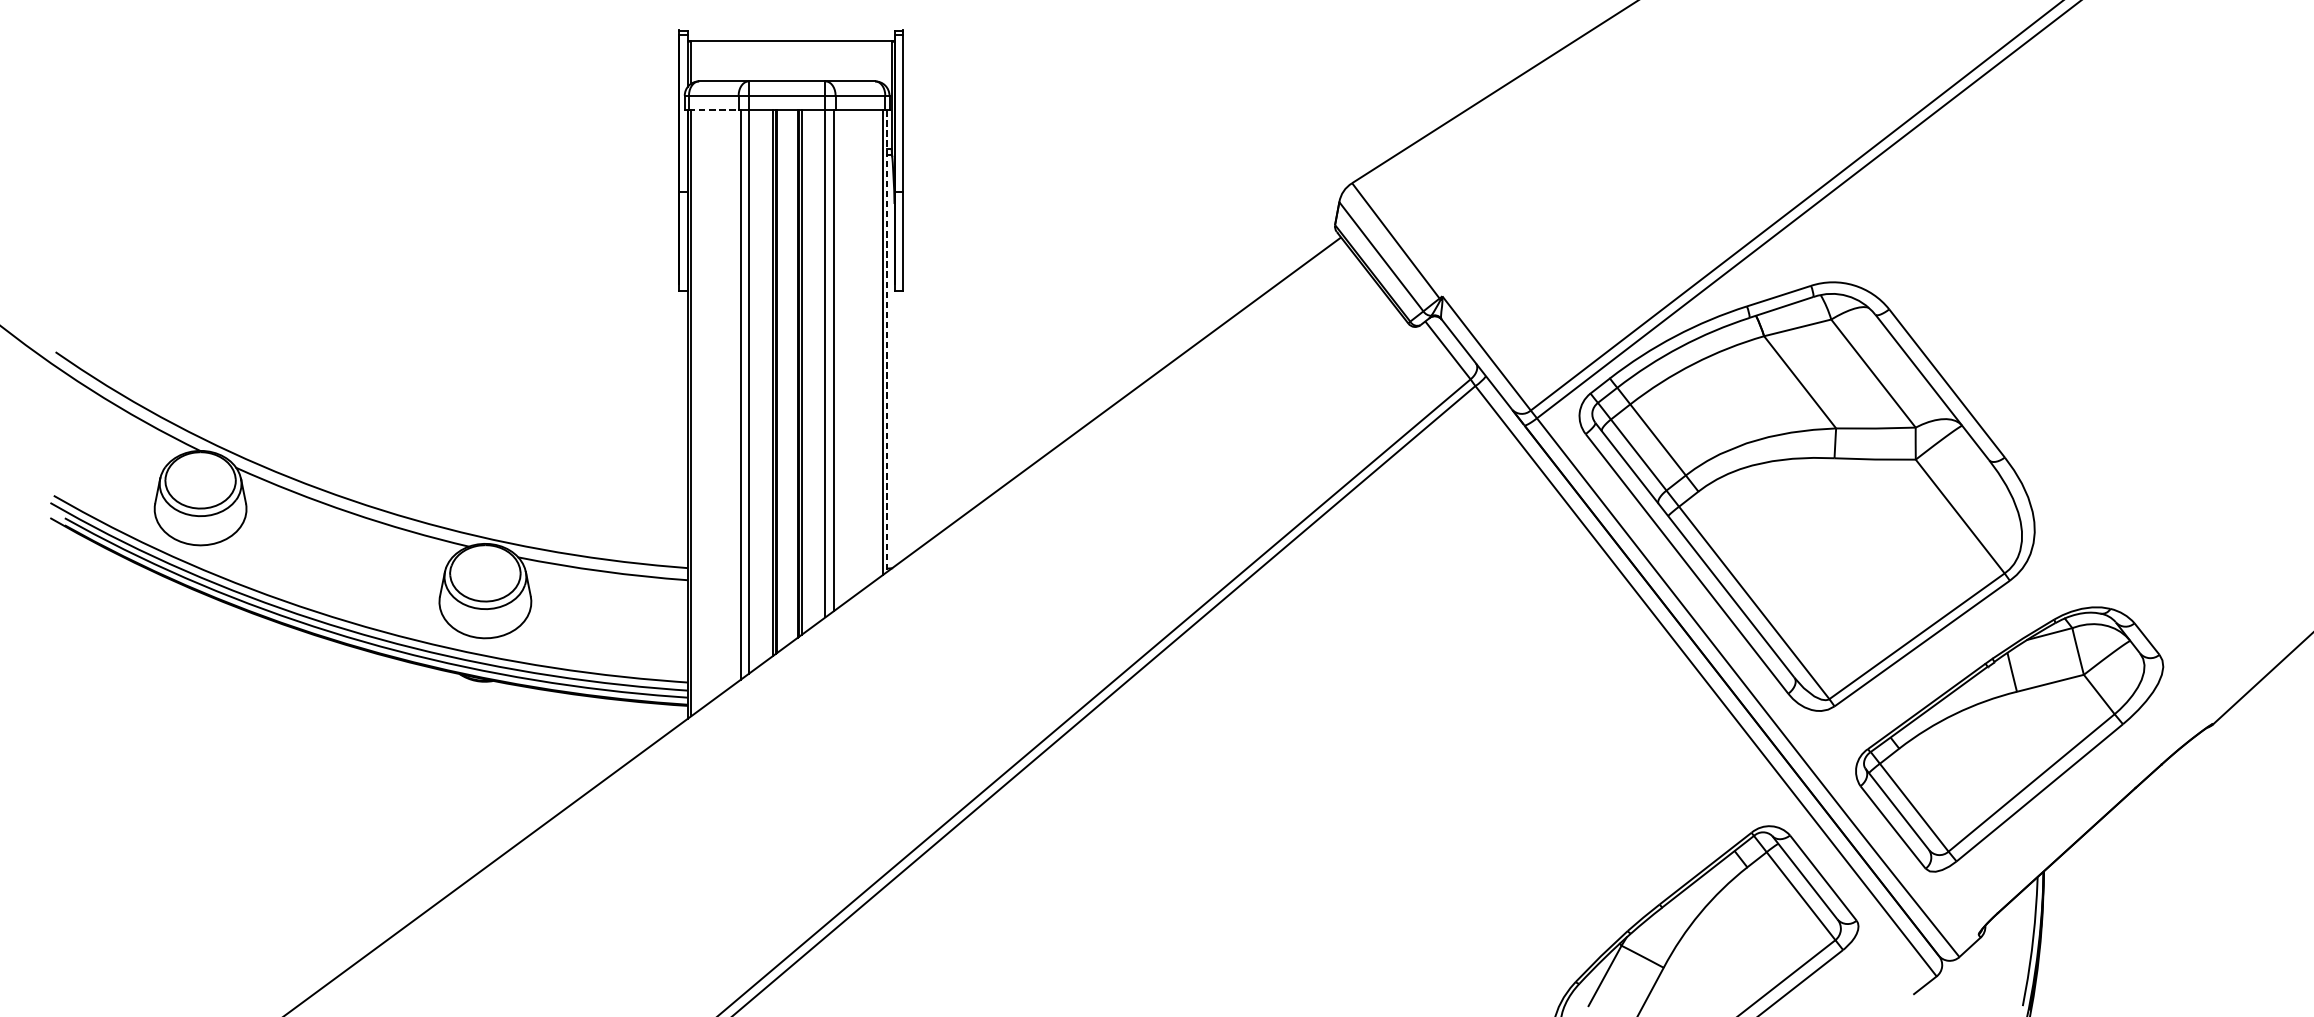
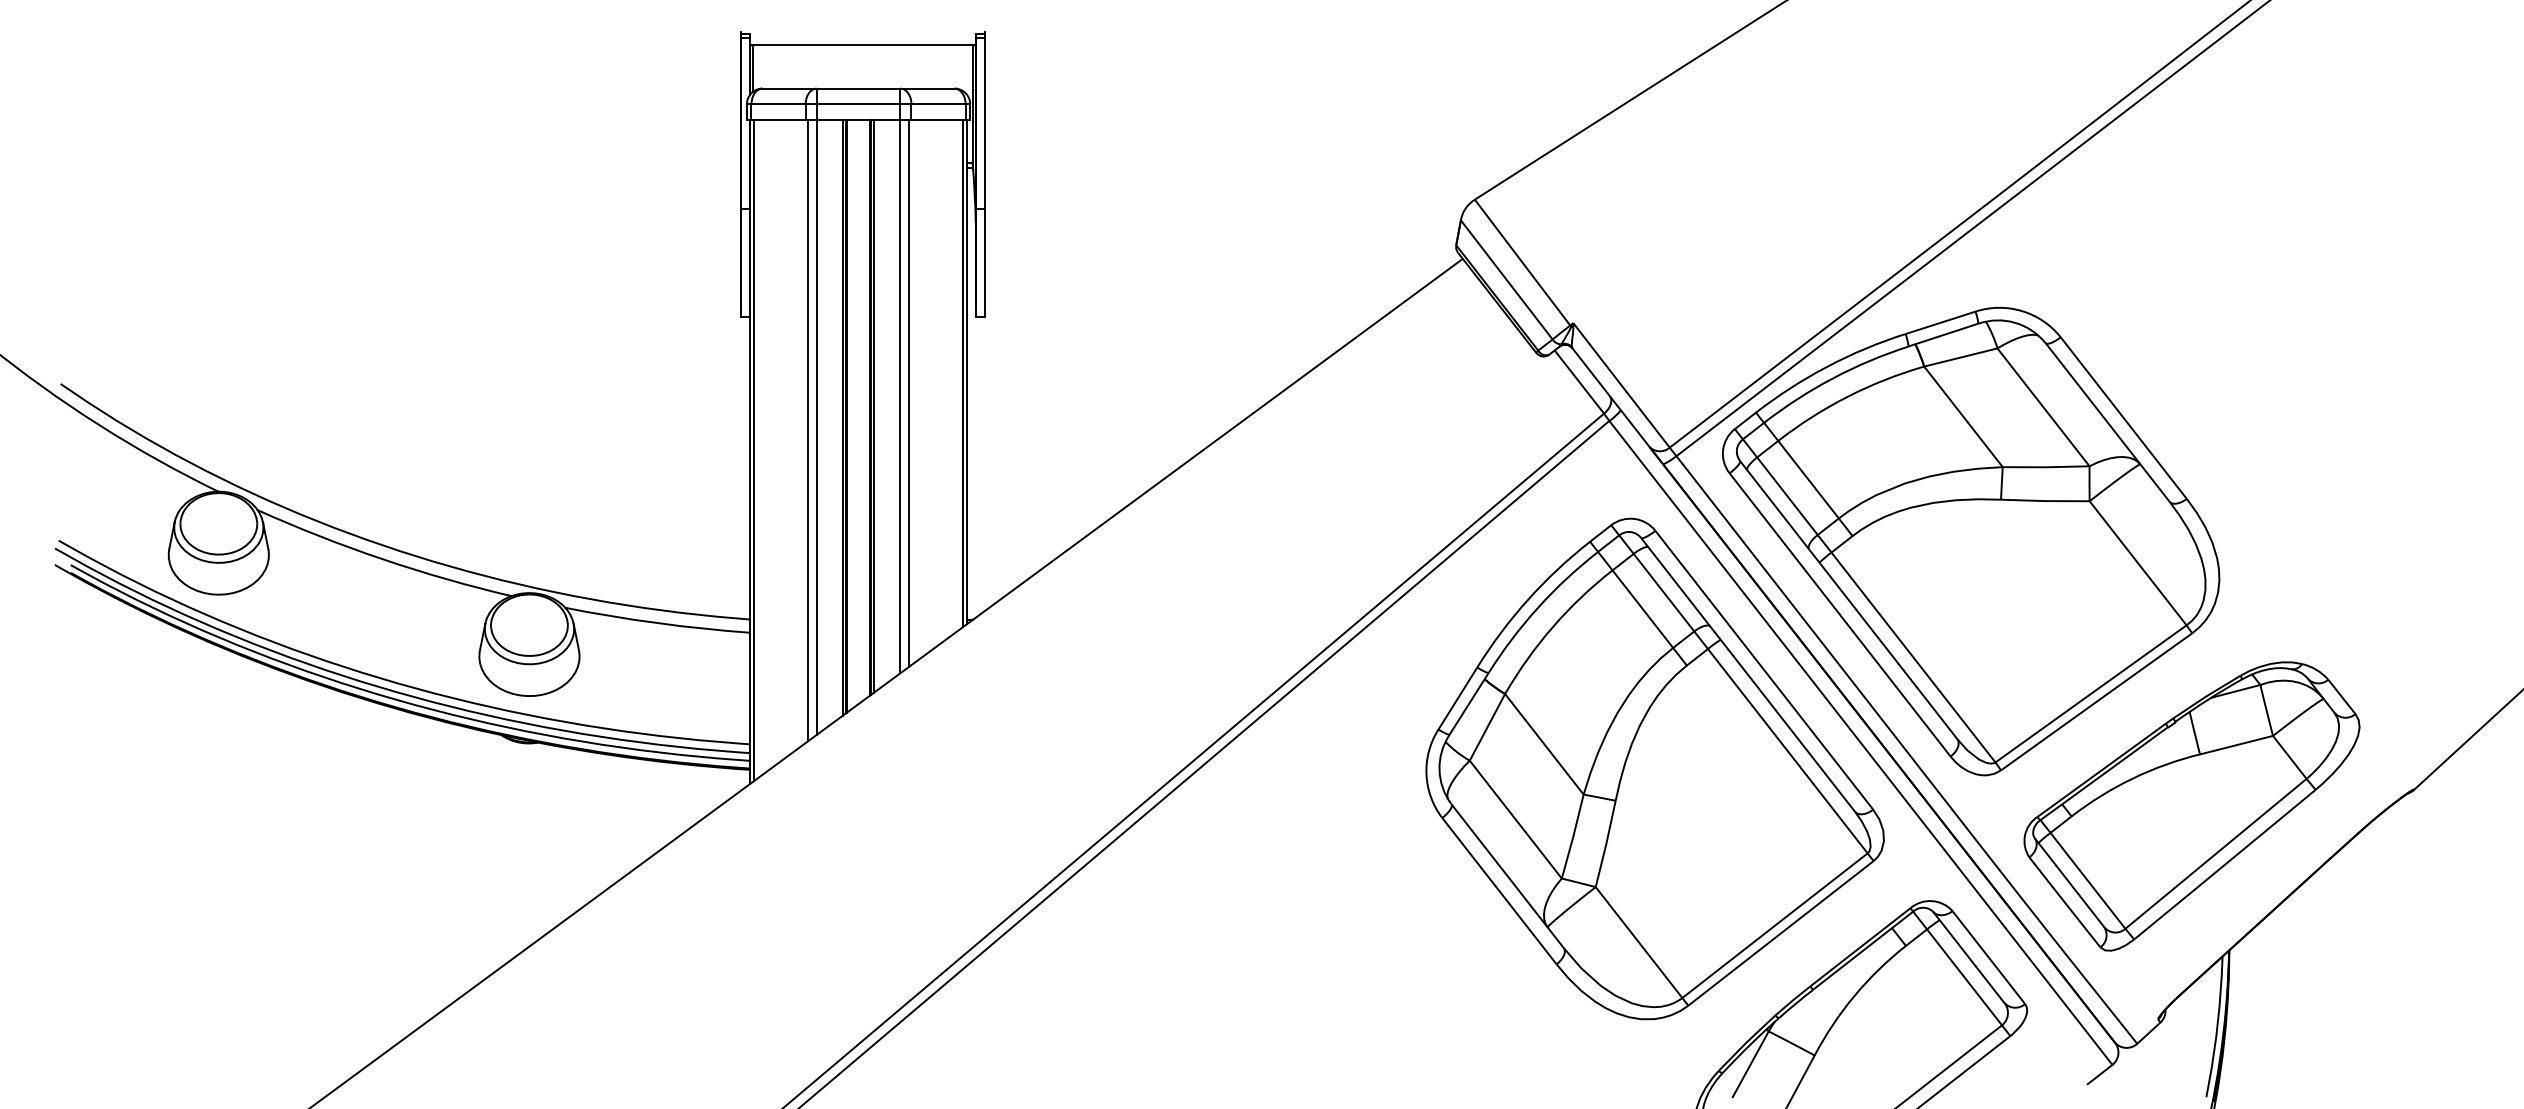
line: (714, 109) -> (779, 119), dashed -> solid
line: (887, 341) -> (967, 372), dashed -> solid
part: (1516, 704) -> (1654, 768), added

